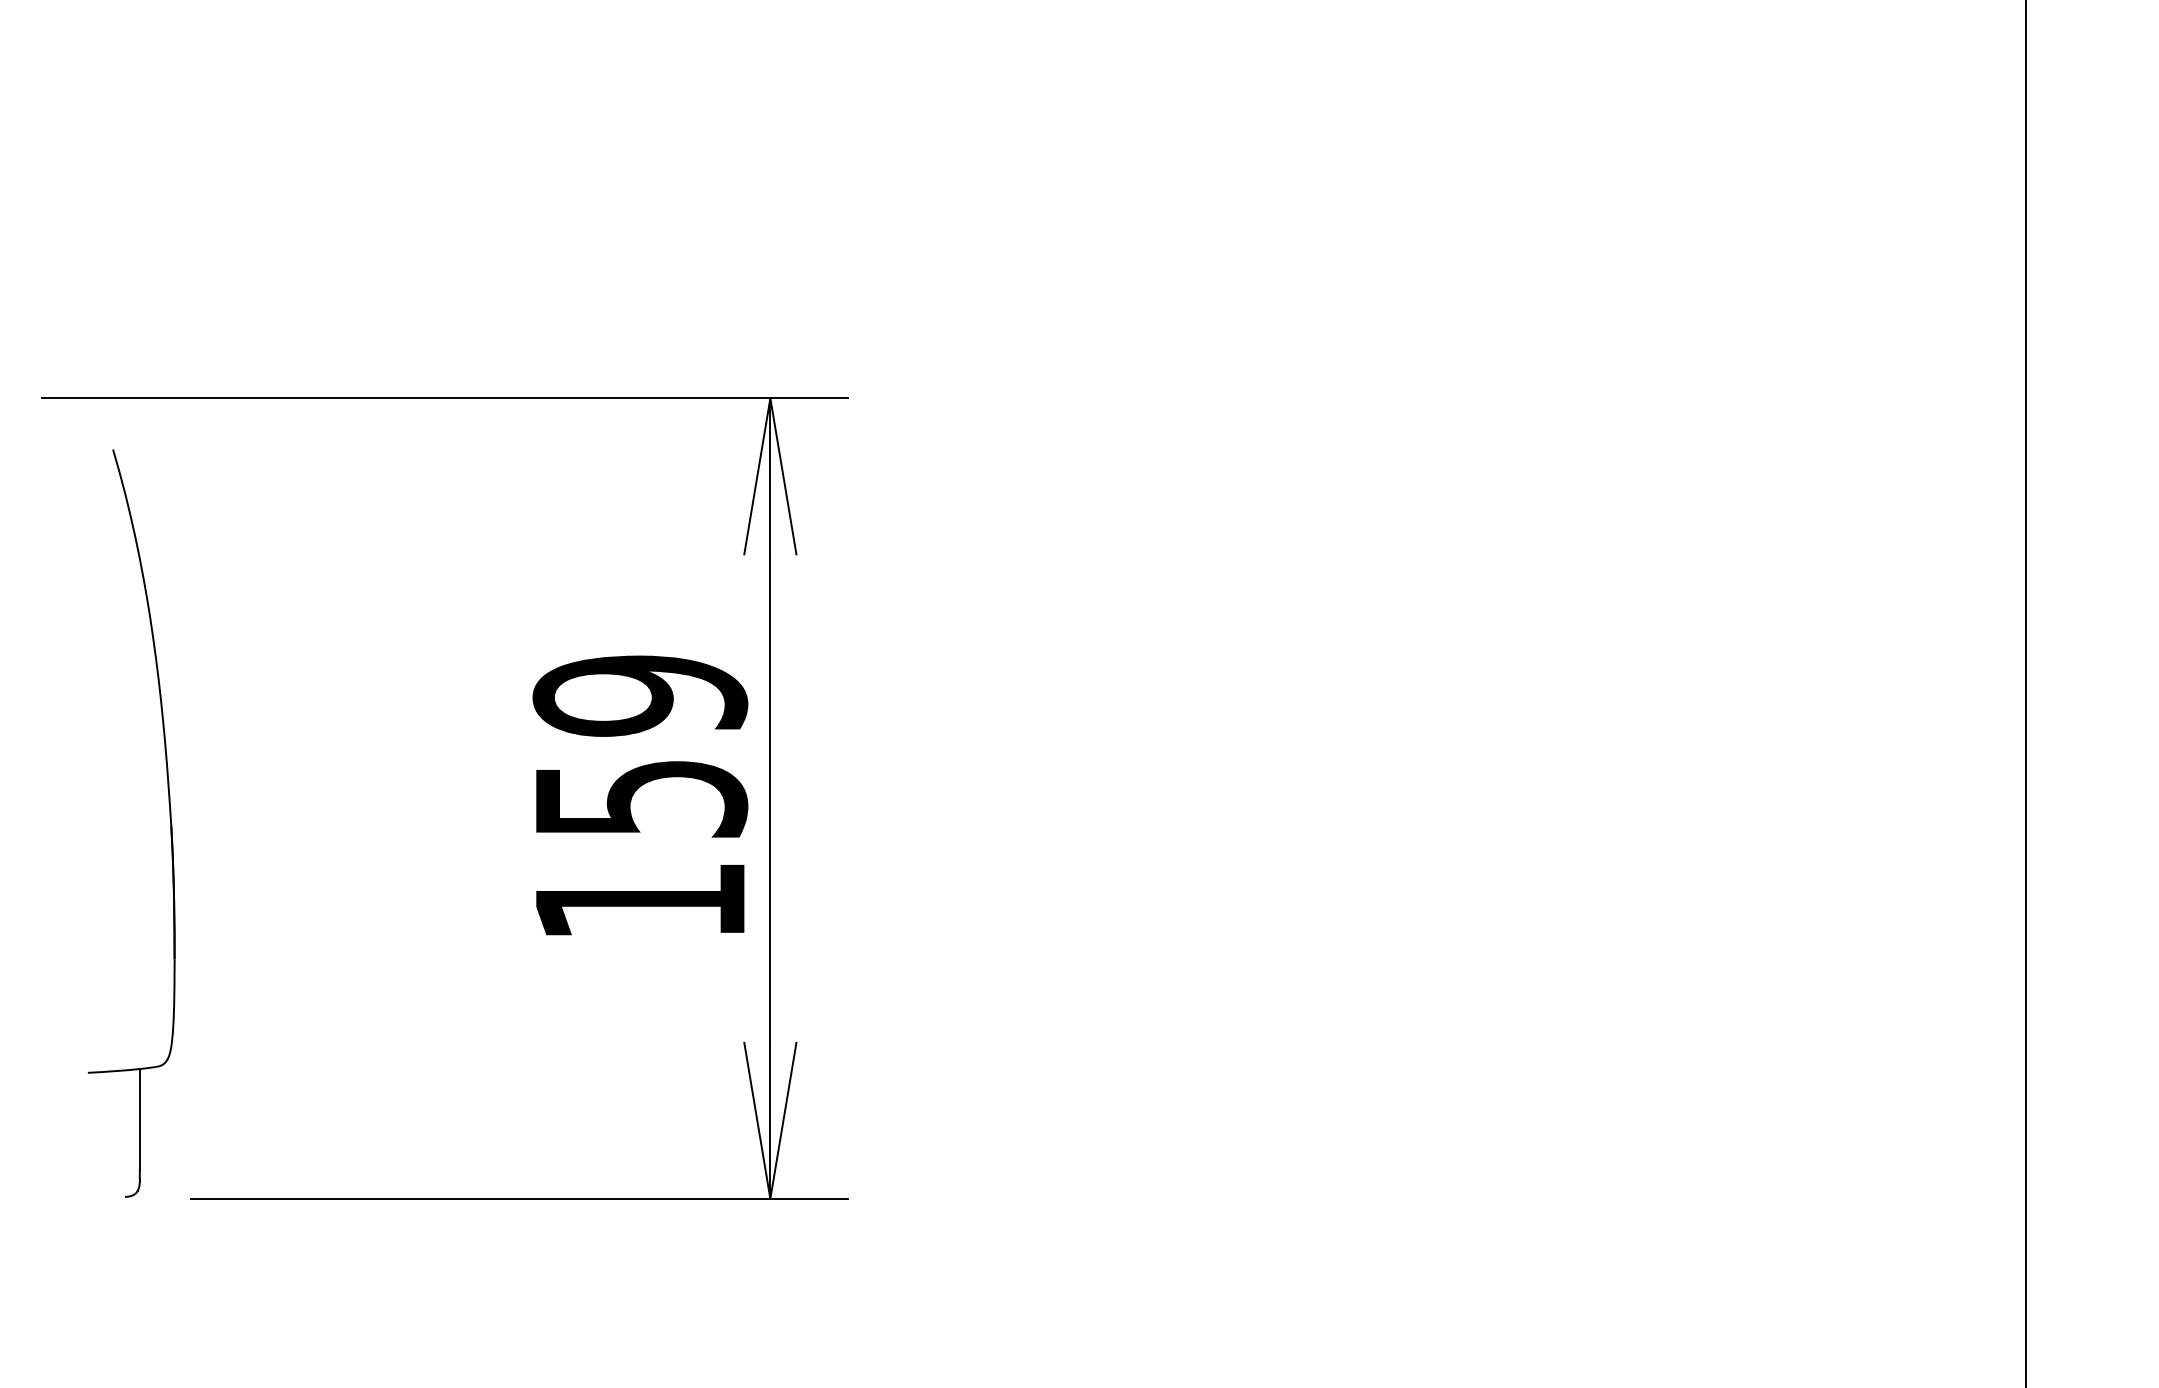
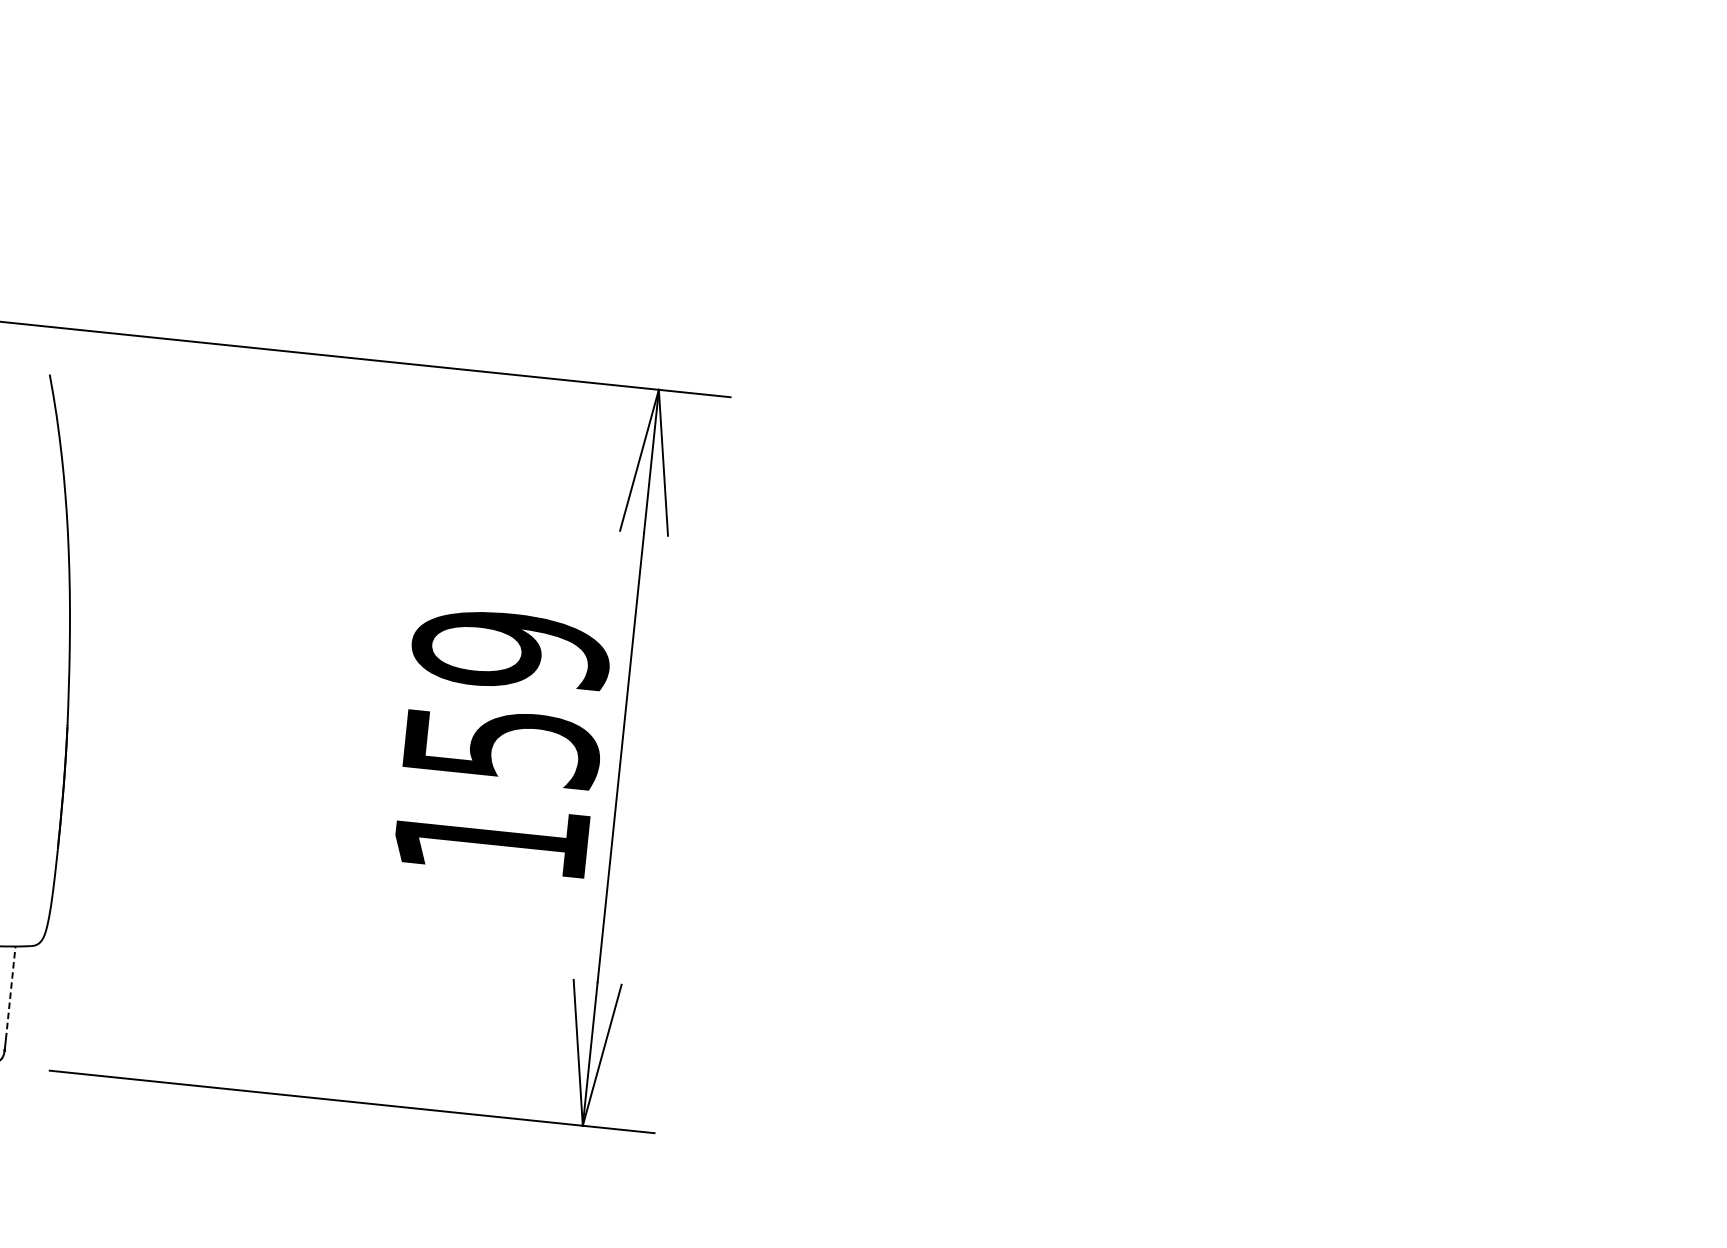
line: (139, 1119) -> (10, 992), solid -> dashed

